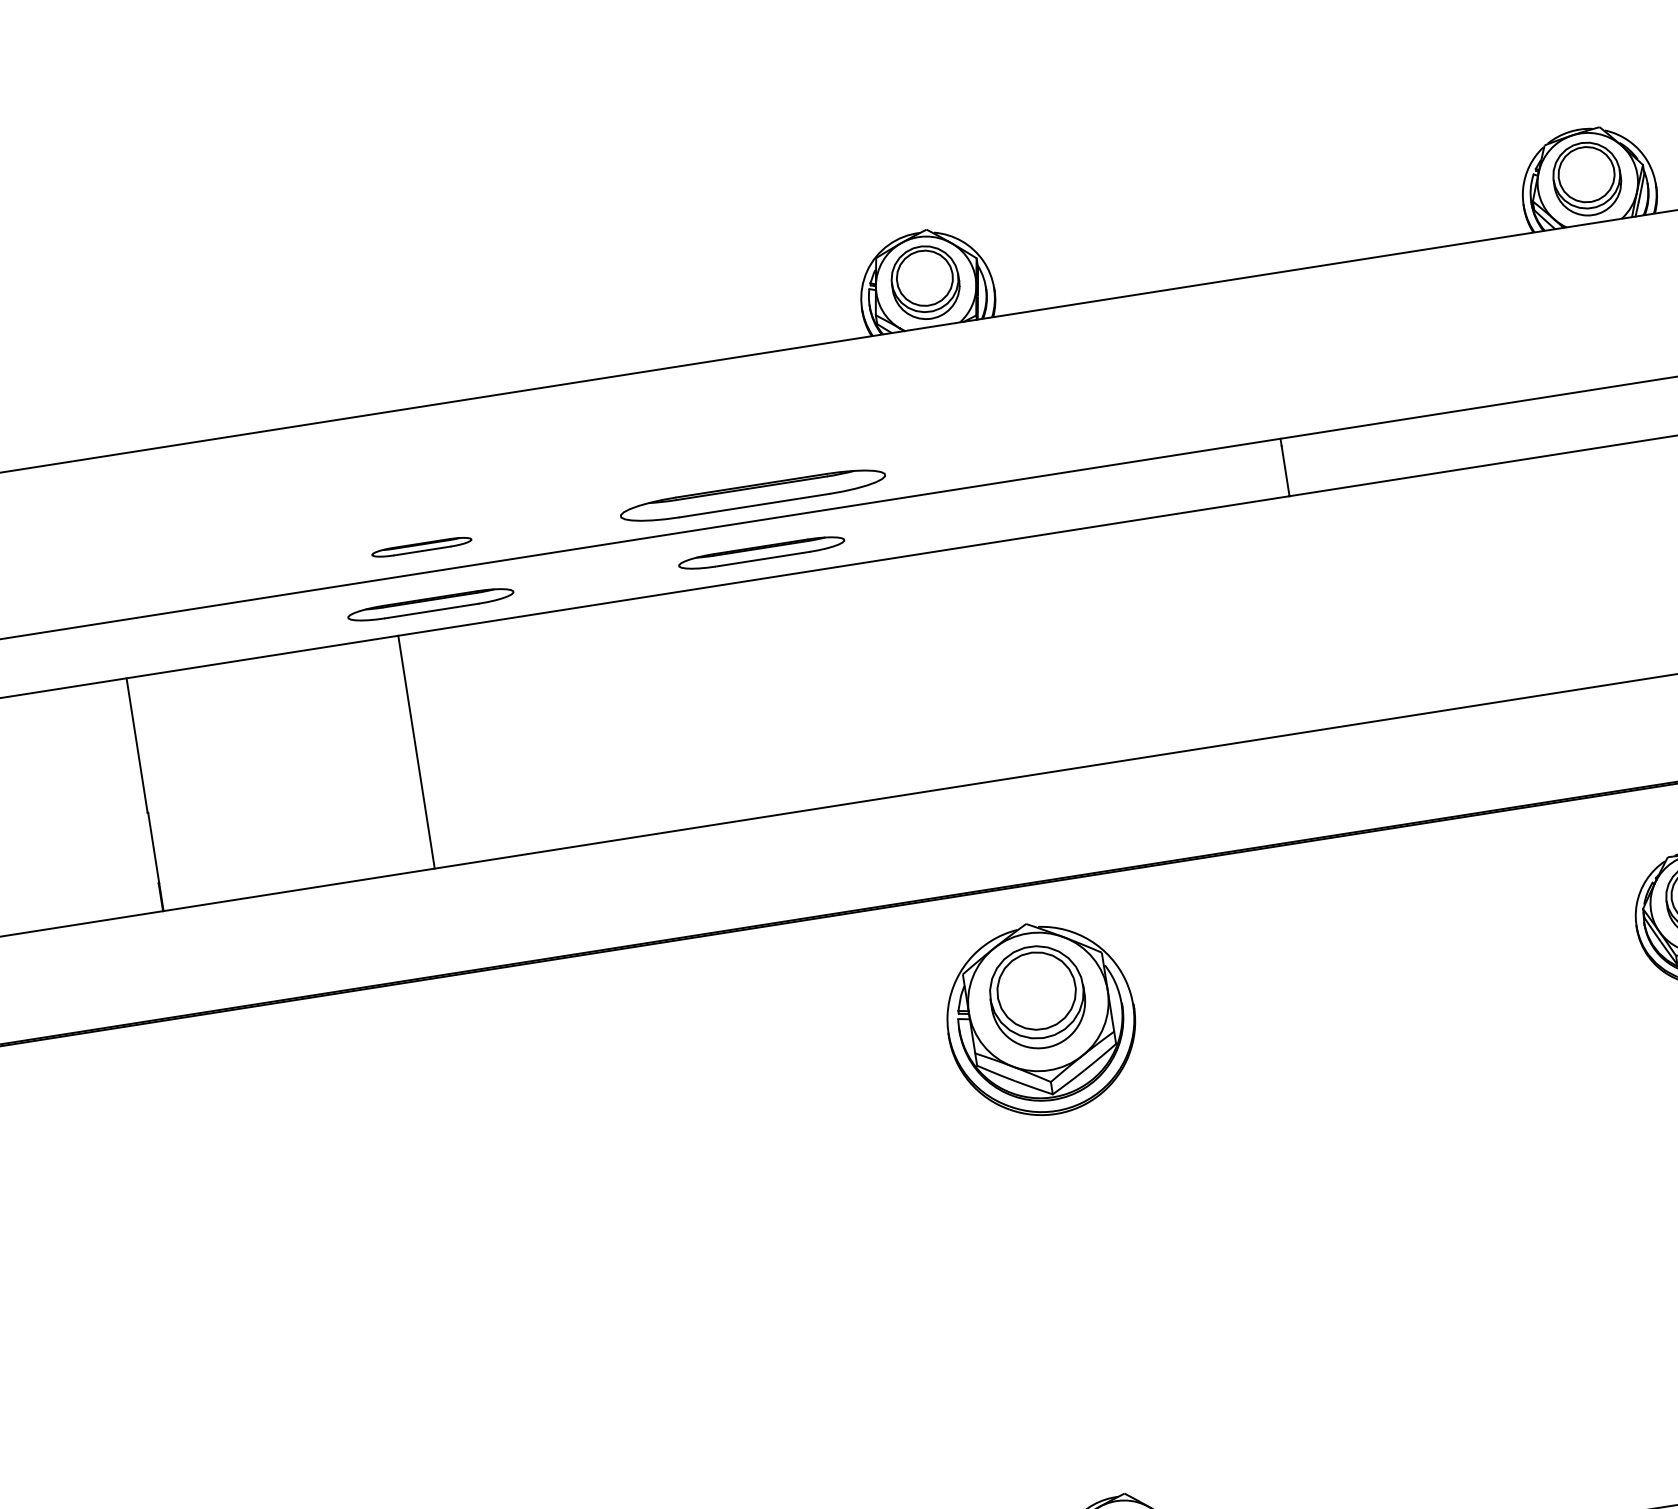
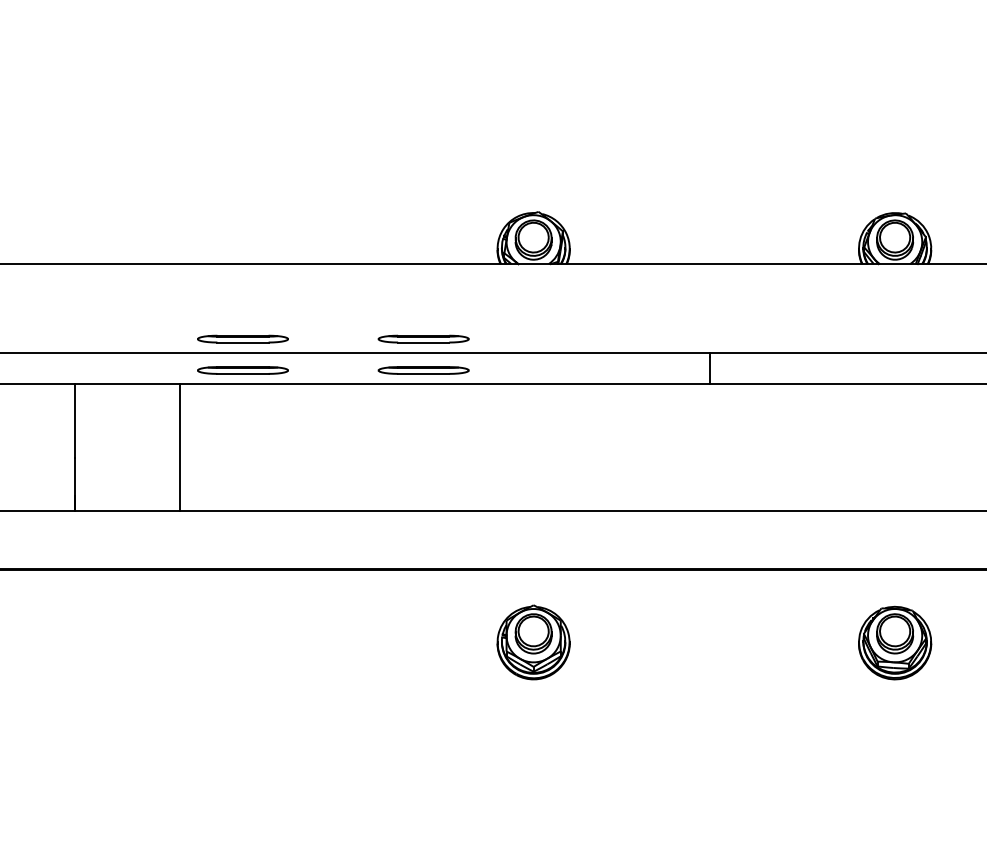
part: (752, 494) -> (423, 338), size x0.62
part: (420, 546) -> (242, 338), size x1.67
line: (417, 751) -> (180, 447), moved
part: (1040, 1019) -> (533, 642), size x0.71

